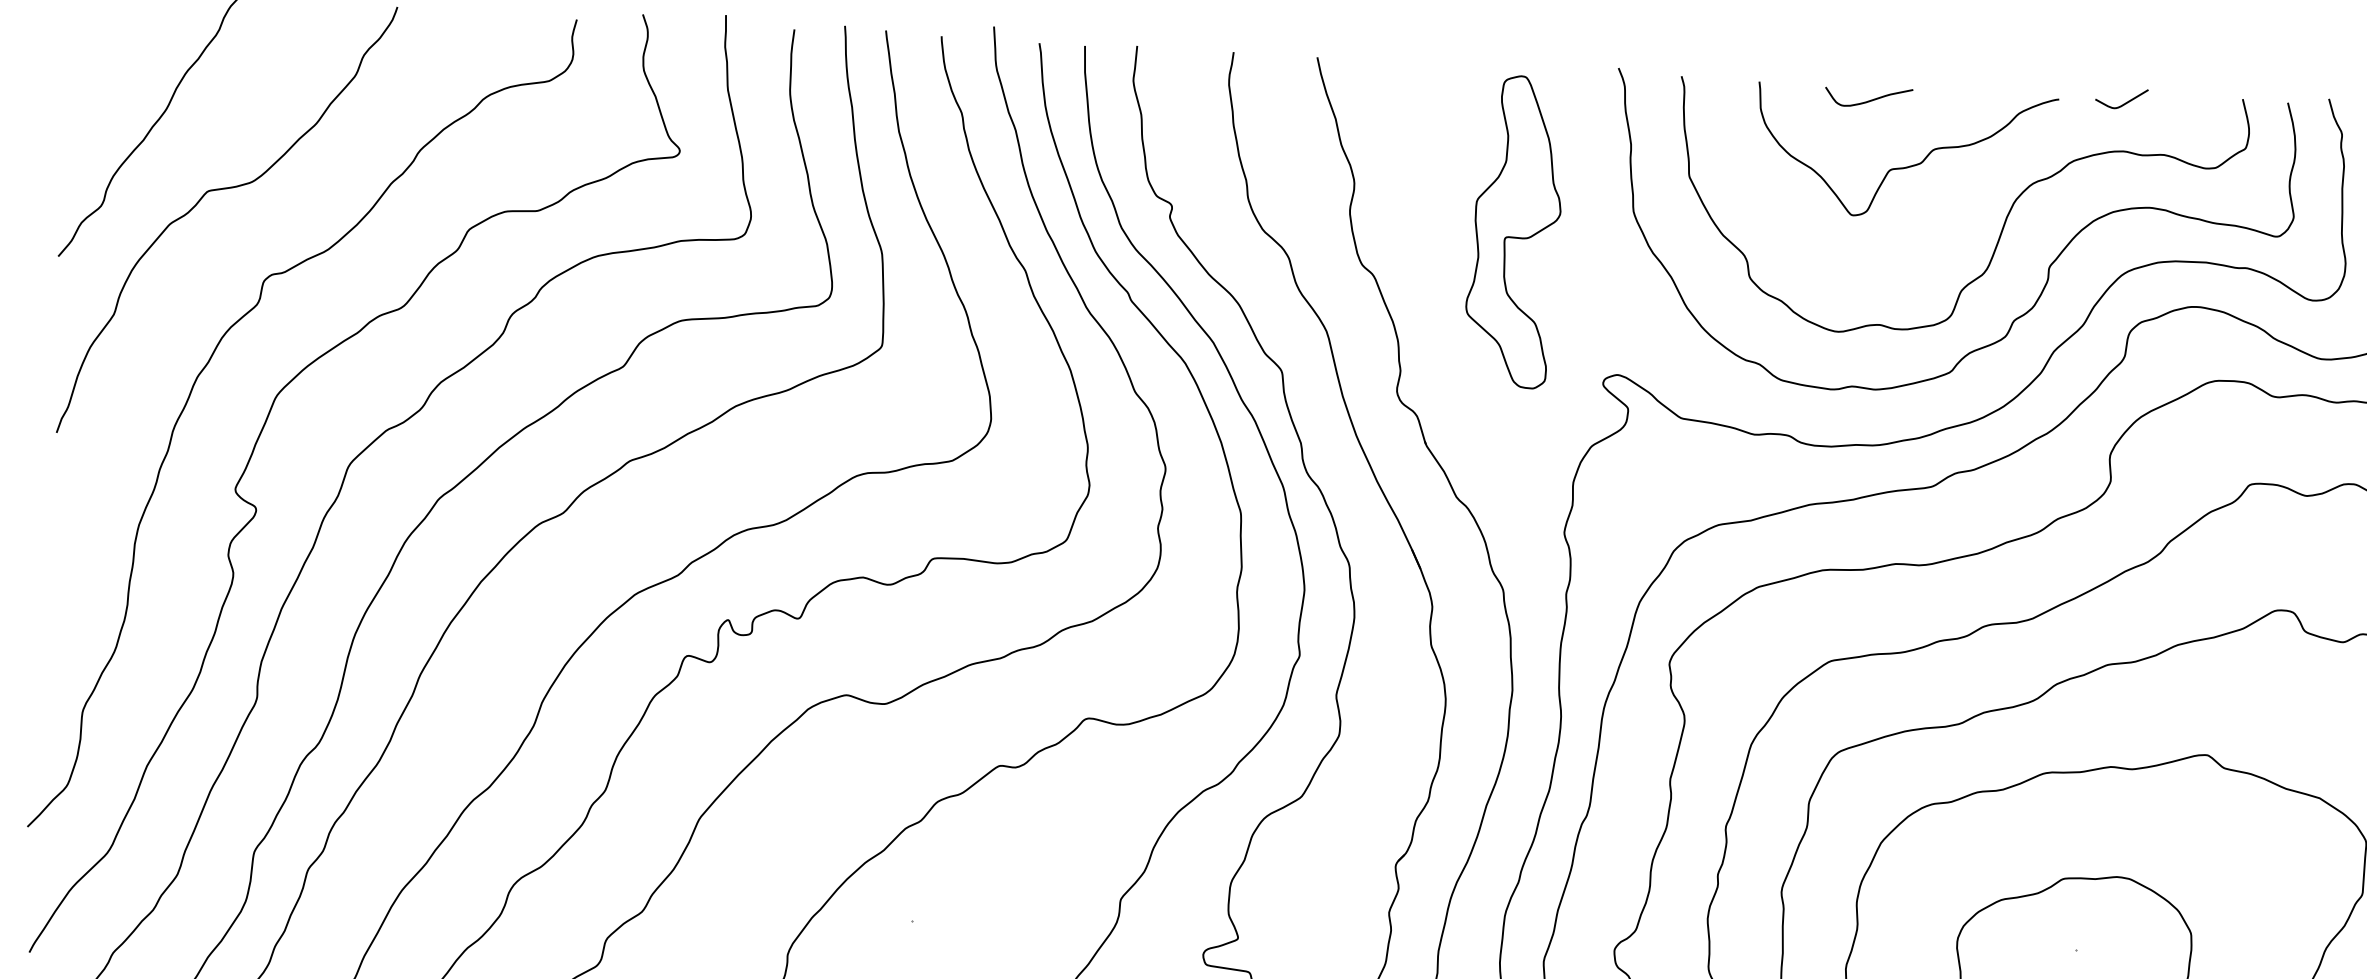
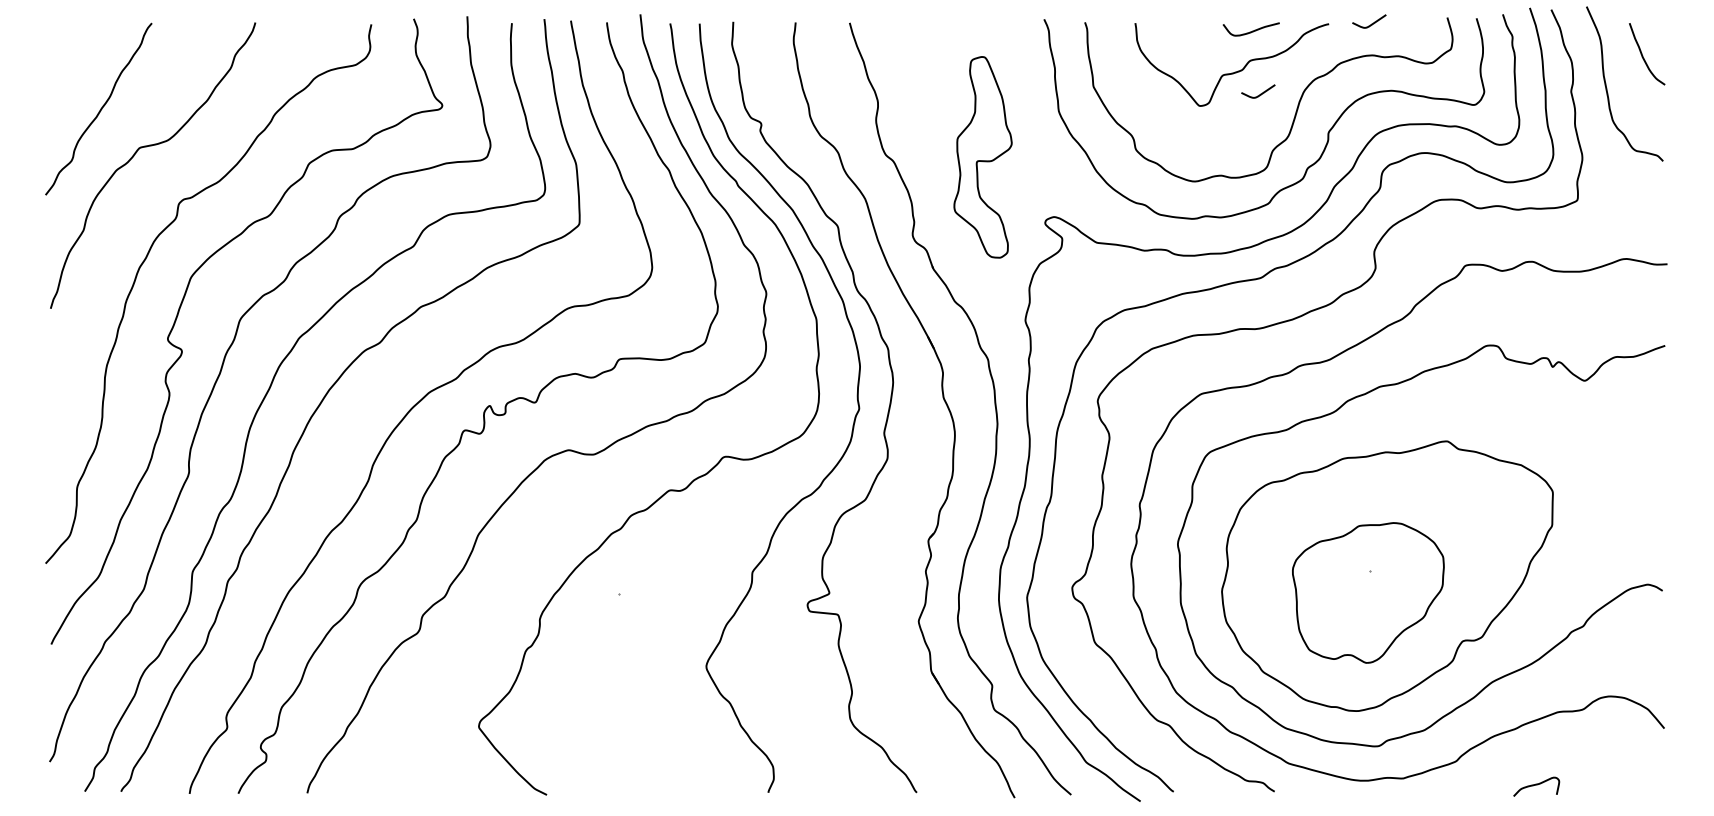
curve: (1867, 100) -> (1250, 31), moved
curve: (1947, 201) -> (1260, 93), added
part: (1513, 231) -> (982, 157), moved

